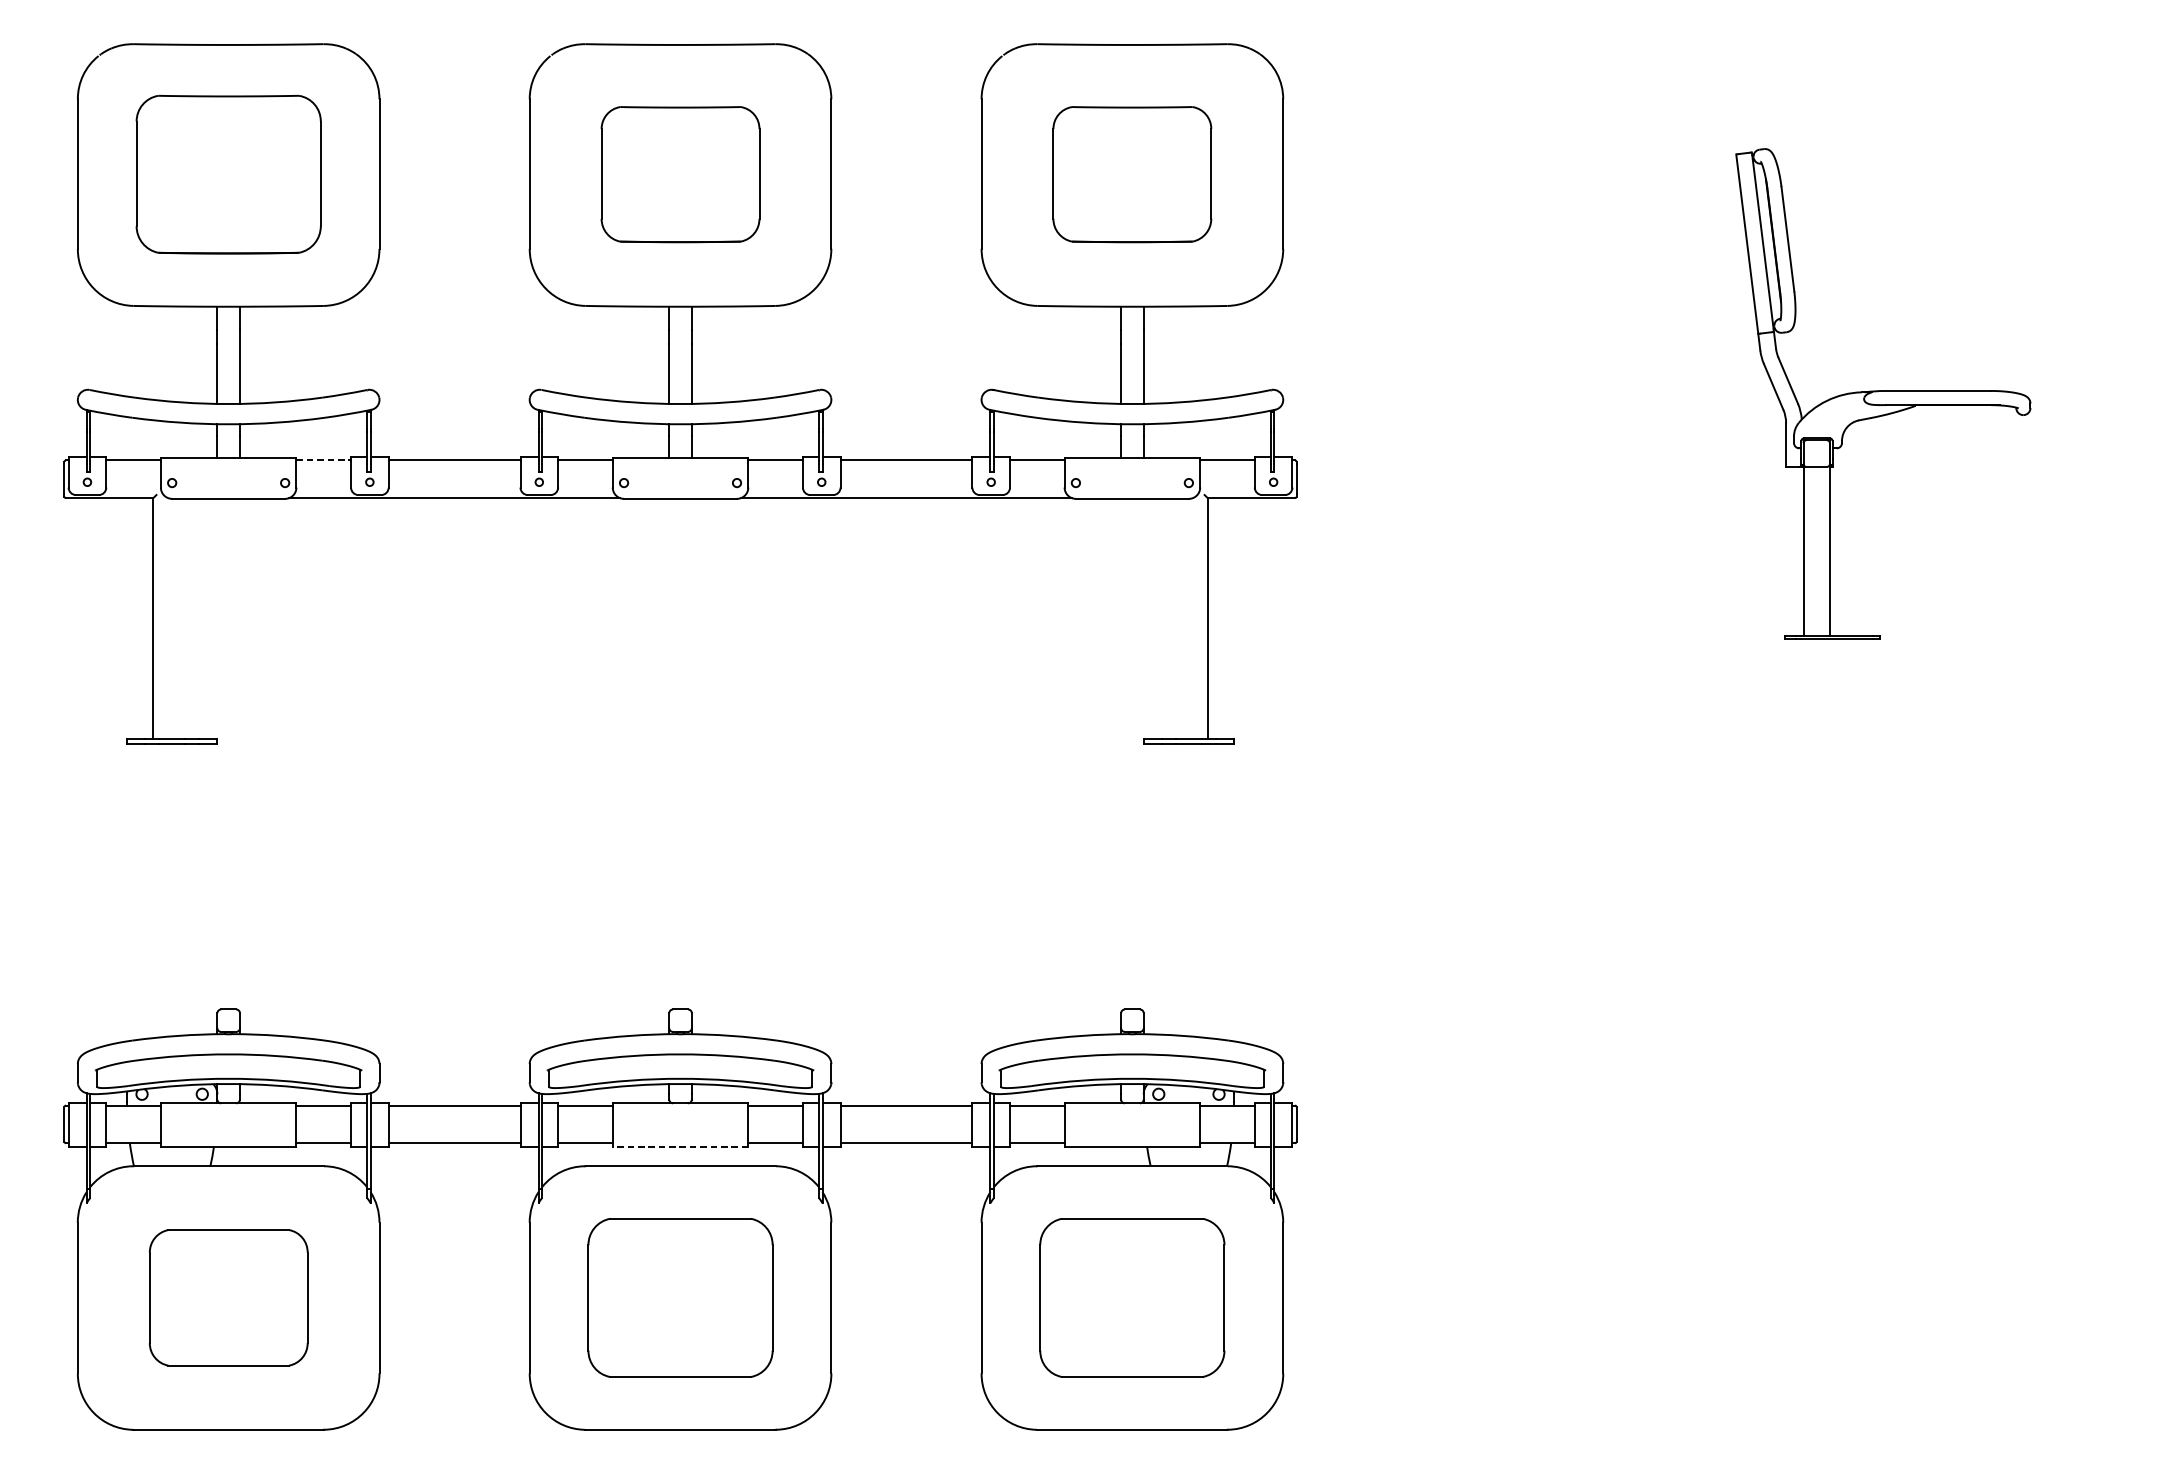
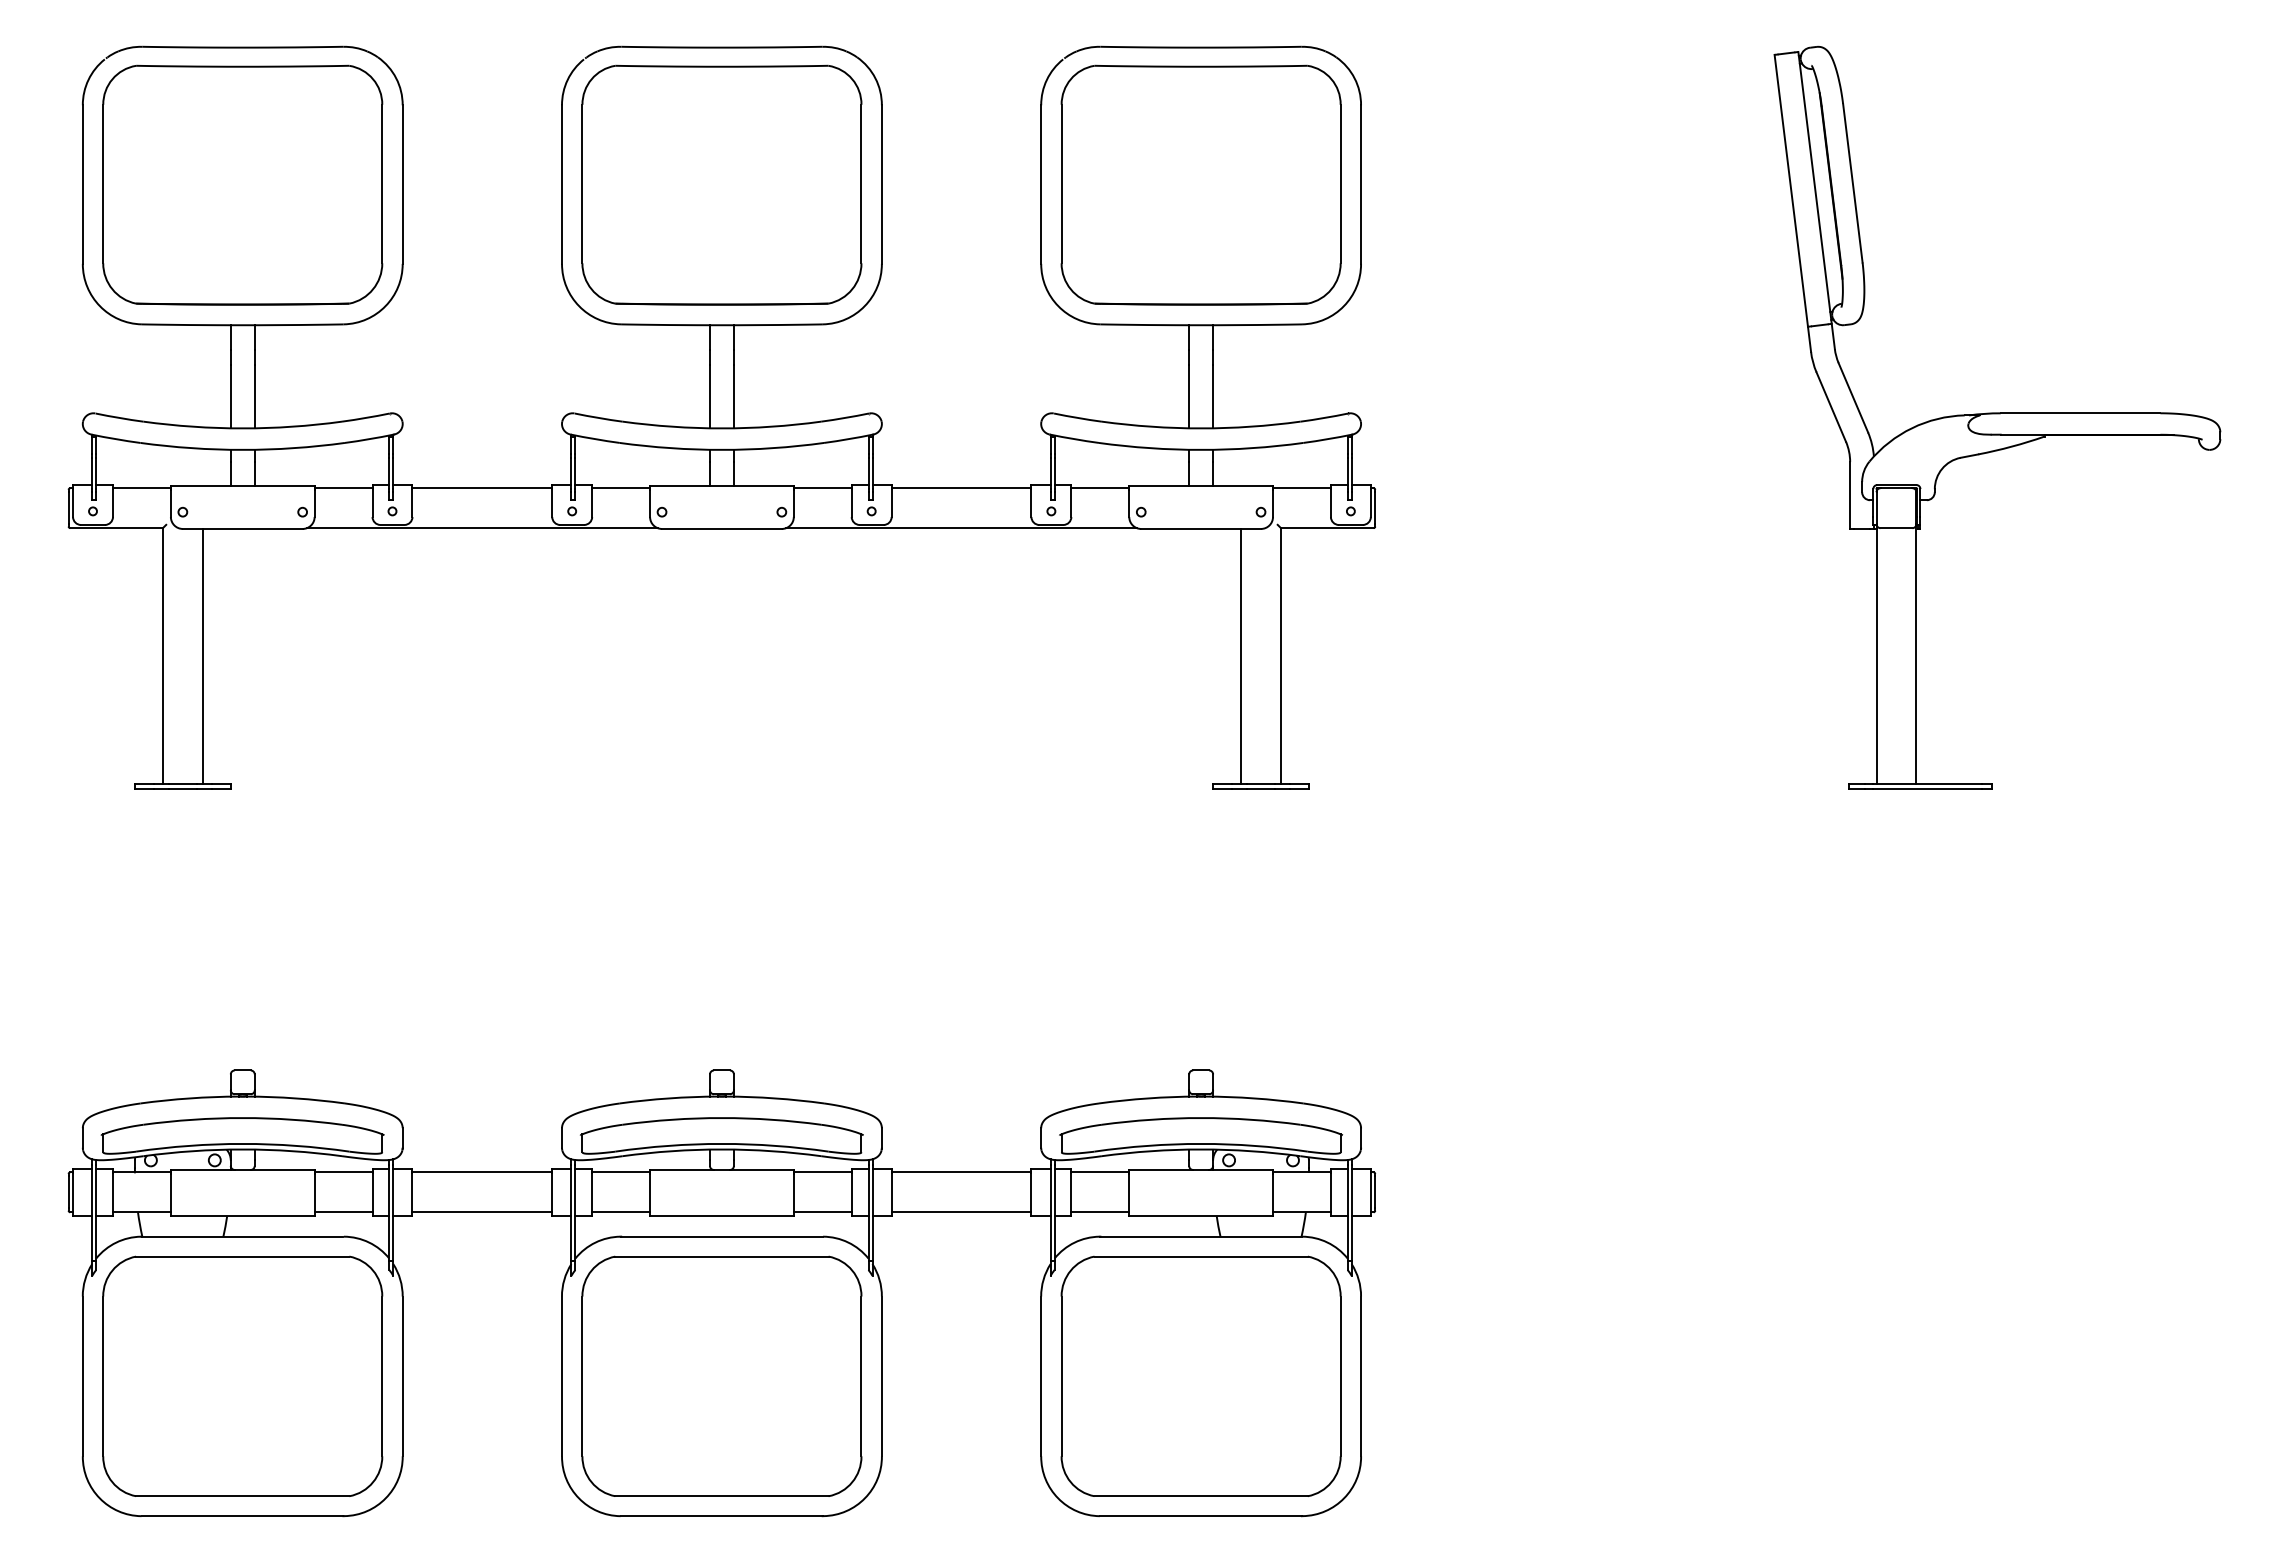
part: (228, 174) -> (242, 184), size x1.43
part: (680, 174) -> (721, 184), size x1.67
part: (1131, 174) -> (1200, 184), size x1.67
part: (1883, 393) -> (1997, 417), size x1.43
line: (323, 460) -> (343, 488), dashed -> solid
line: (190, 618) -> (202, 655), added
line: (1170, 618) -> (1241, 655), added
line: (680, 1147) -> (721, 1216), dashed -> solid
part: (228, 1297) -> (242, 1375), size x1.67
part: (680, 1297) -> (721, 1375), size x1.43
part: (1131, 1297) -> (1200, 1375), size x1.43

